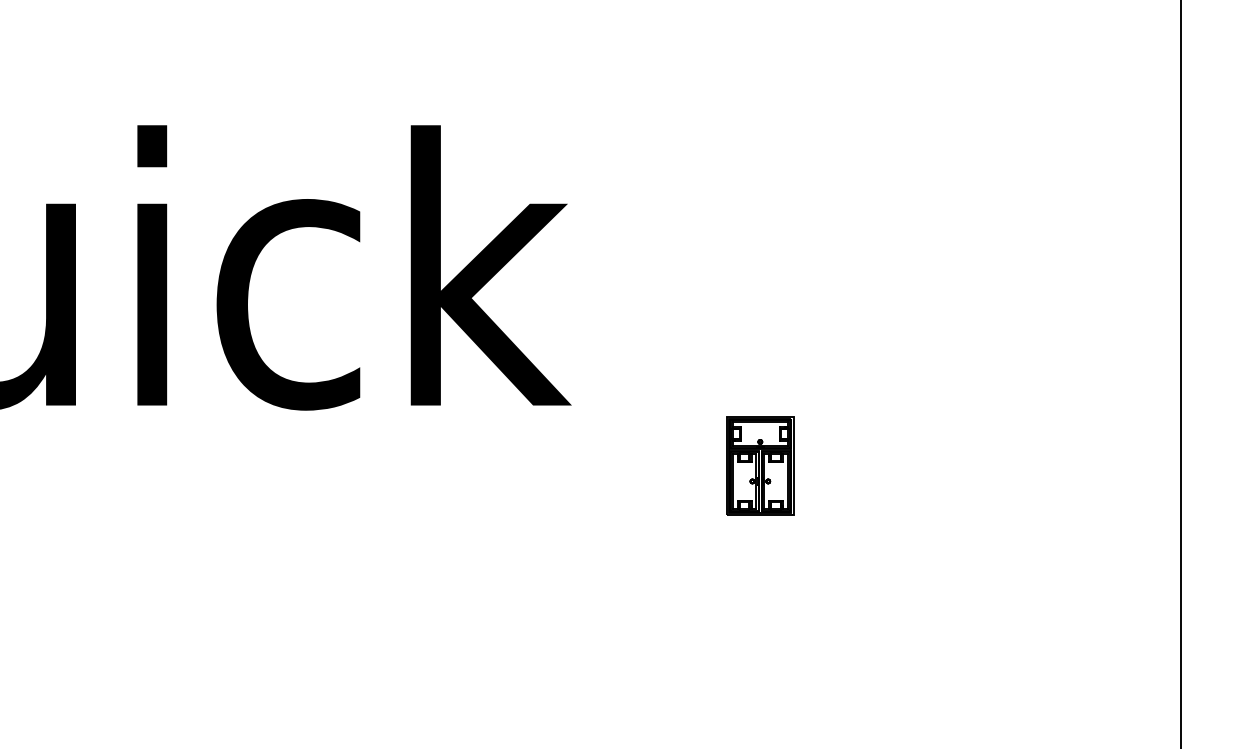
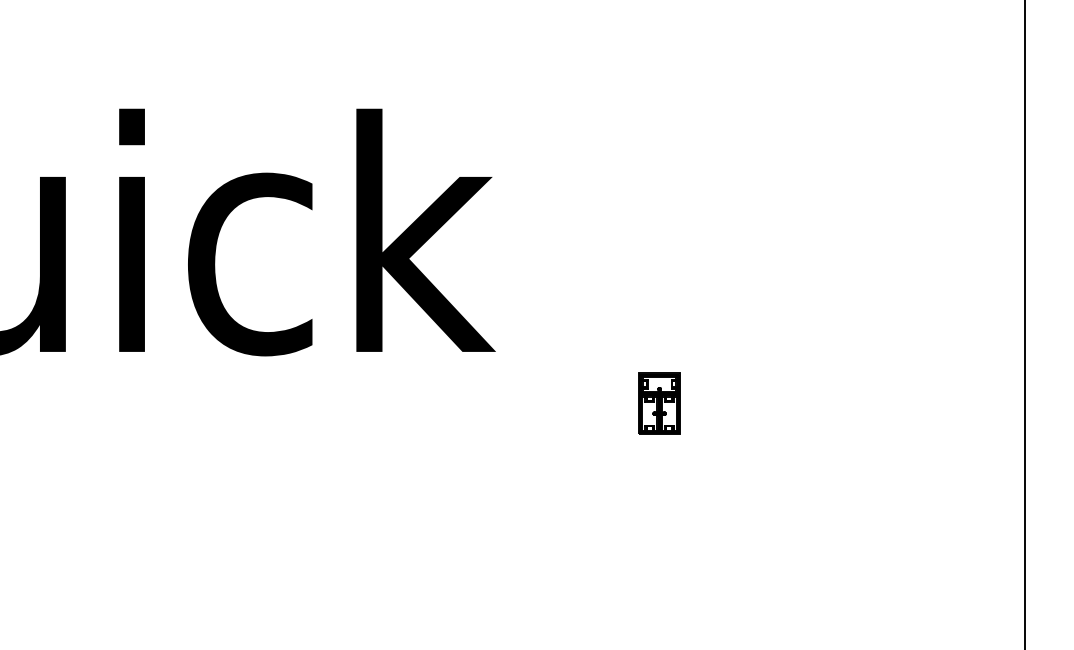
part: (760, 464) -> (659, 403), size x0.71

